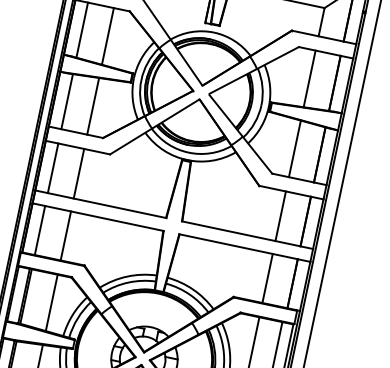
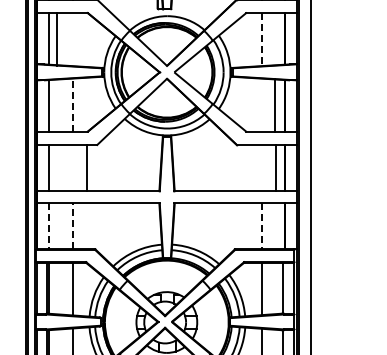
line: (108, 36) -> (57, 39), moved
line: (309, 79) -> (261, 40), solid -> dashed
line: (93, 106) -> (73, 105), solid -> dashed
line: (294, 148) -> (274, 104), moved
line: (79, 173) -> (87, 167), moved
line: (280, 215) -> (275, 167), moved
line: (39, 230) -> (48, 226), solid -> dashed
line: (66, 236) -> (73, 226), solid -> dashed
line: (267, 278) -> (261, 226), solid -> dashed

